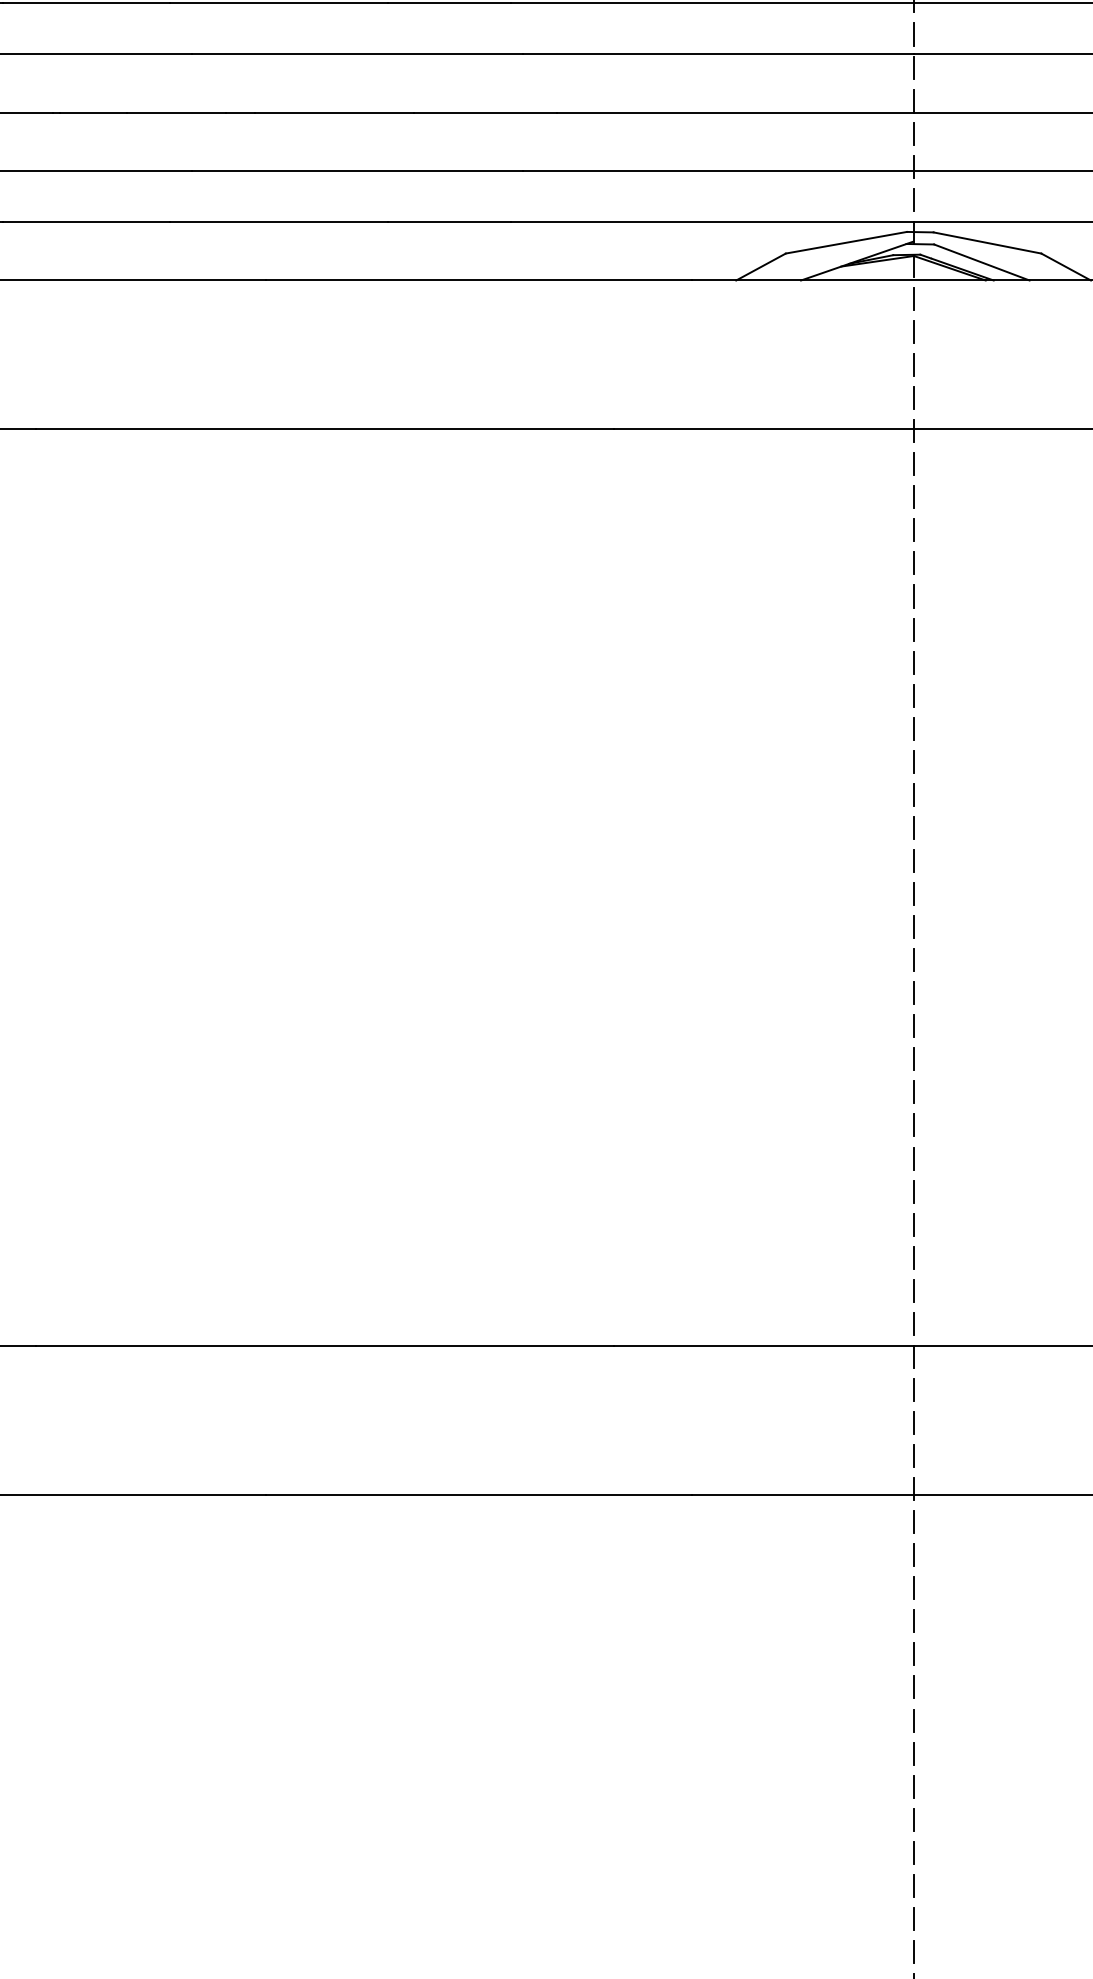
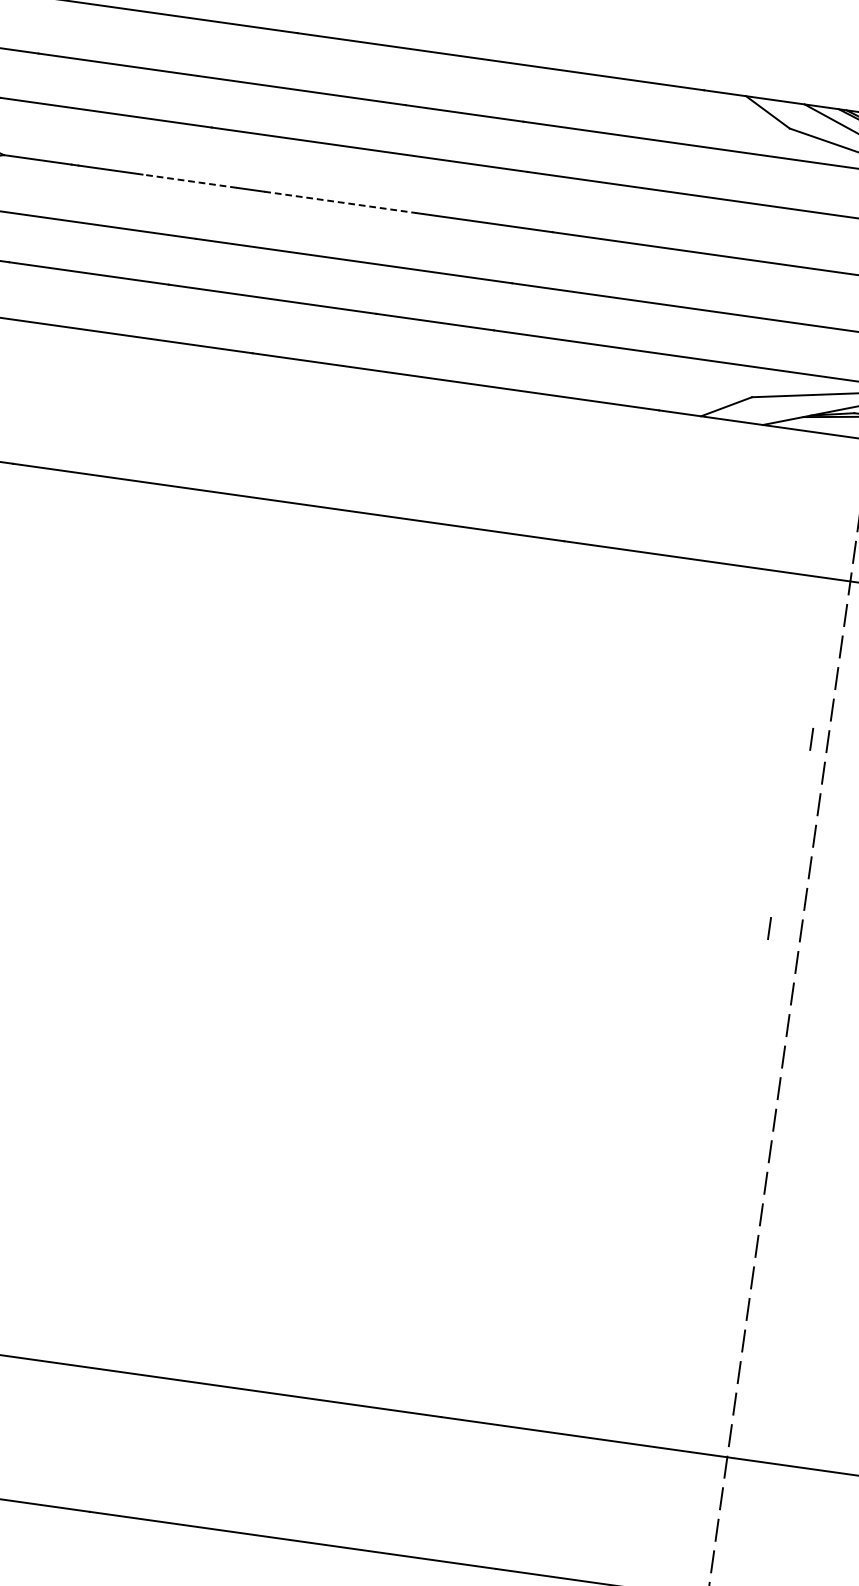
line: (176, 112) -> (189, 180), solid -> dashed
line: (334, 112) -> (340, 202), solid -> dashed
line: (896, 596) -> (811, 739), added
line: (880, 796) -> (769, 928), added

